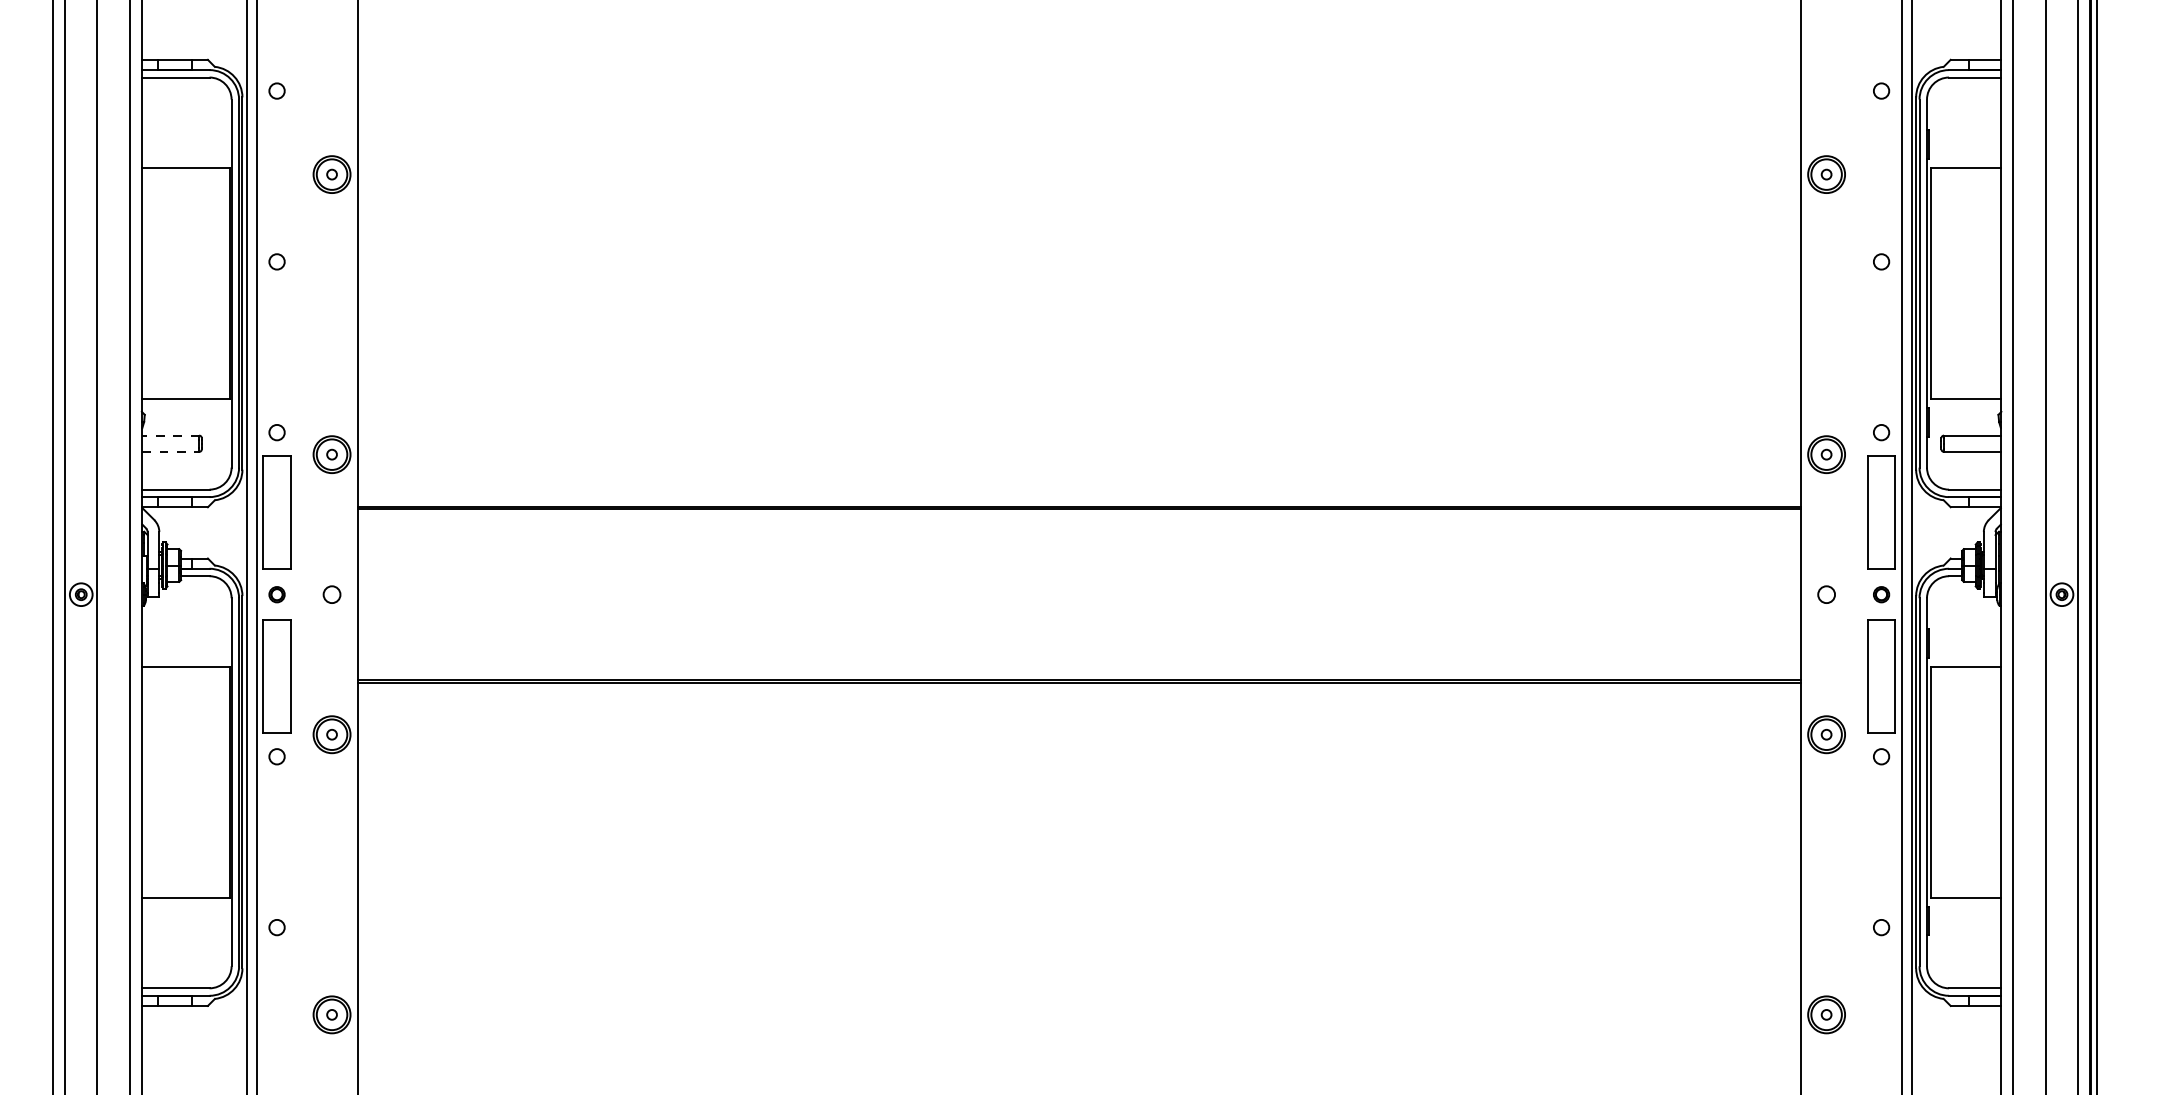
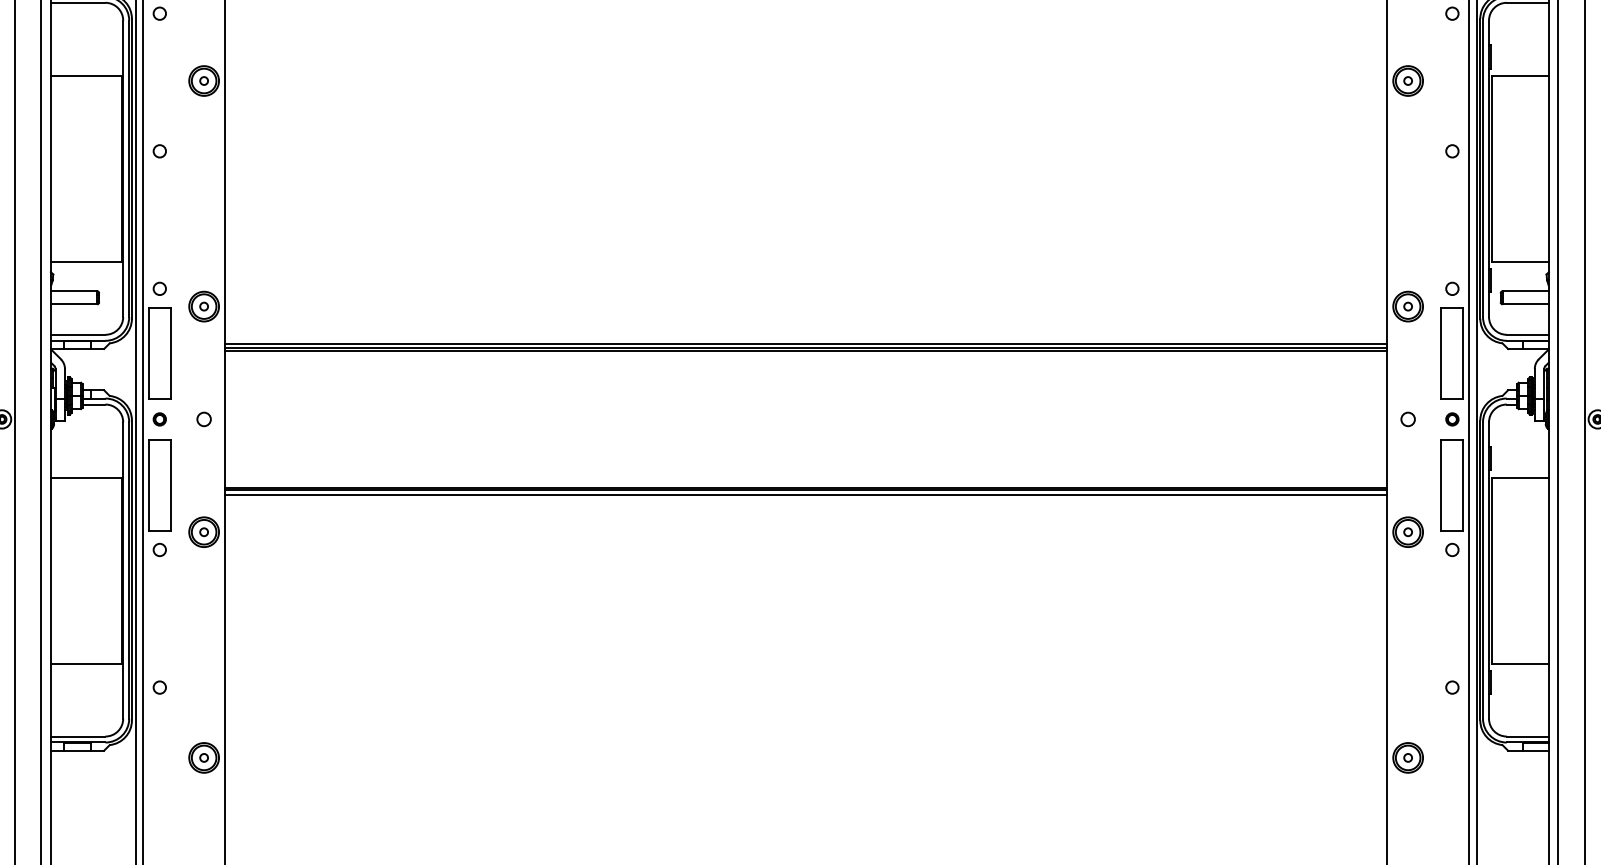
line: (170, 435) -> (73, 291), dashed -> solid
line: (171, 451) -> (74, 304), dashed -> solid
line: (1078, 501) -> (805, 344), added
line: (1078, 688) -> (805, 494), added

